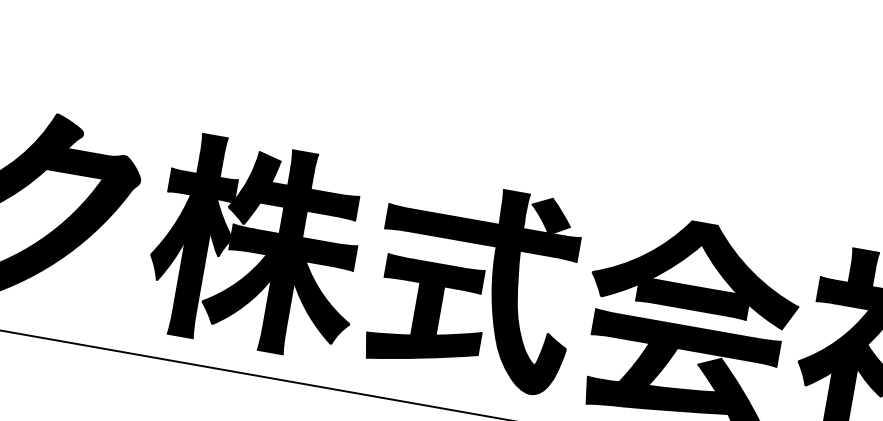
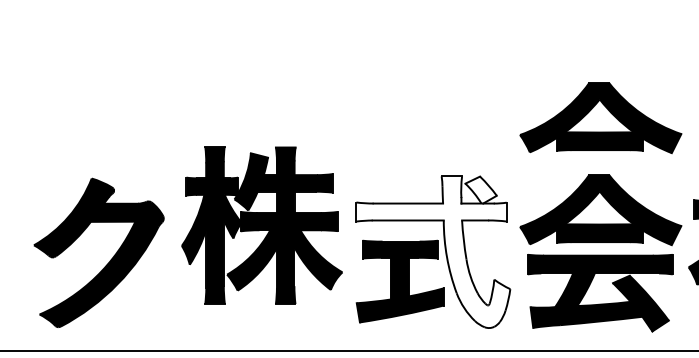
part: (719, 151) -> (600, 118), added
part: (257, 246) -> (261, 225), moved
fill: (476, 285) -> (433, 252), removed

